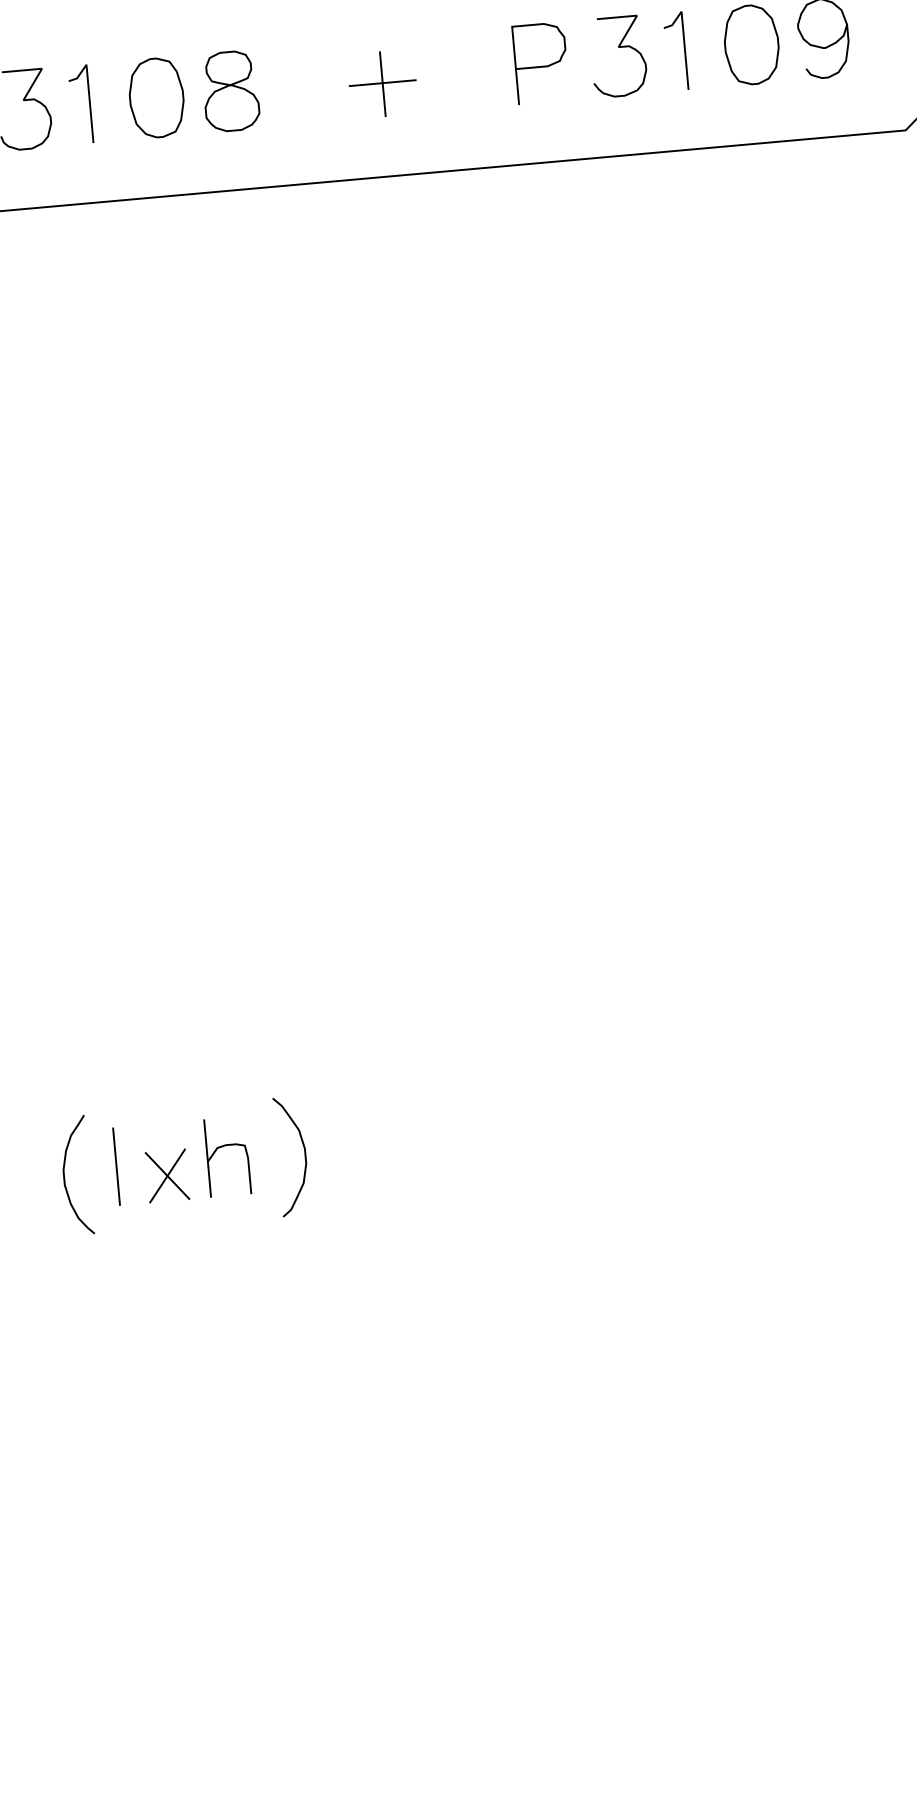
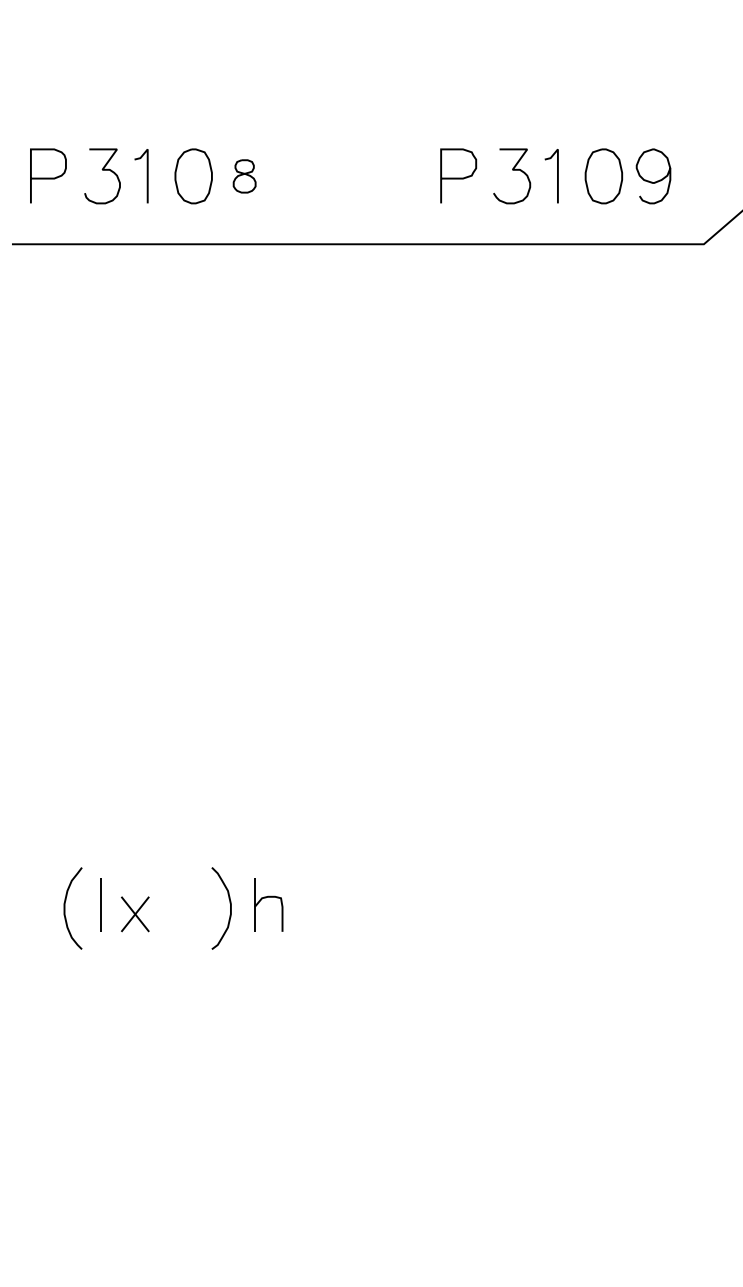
part: (383, 83) -> (349, 180), removed
part: (230, 91) -> (244, 176), size x0.6
part: (223, 1147) -> (266, 898), moved

